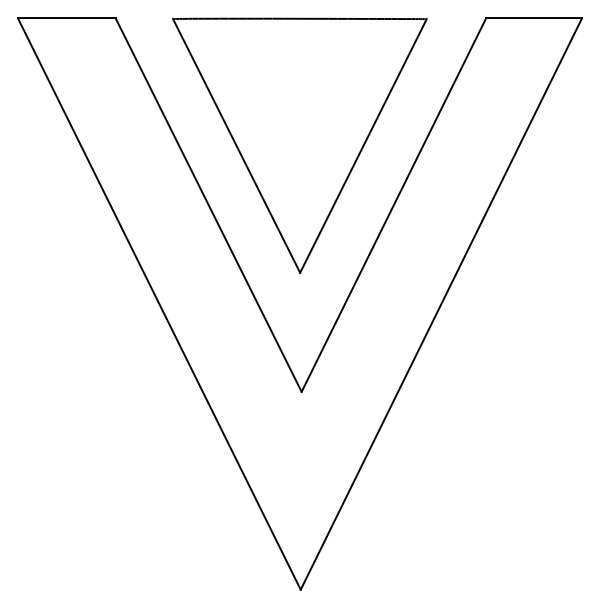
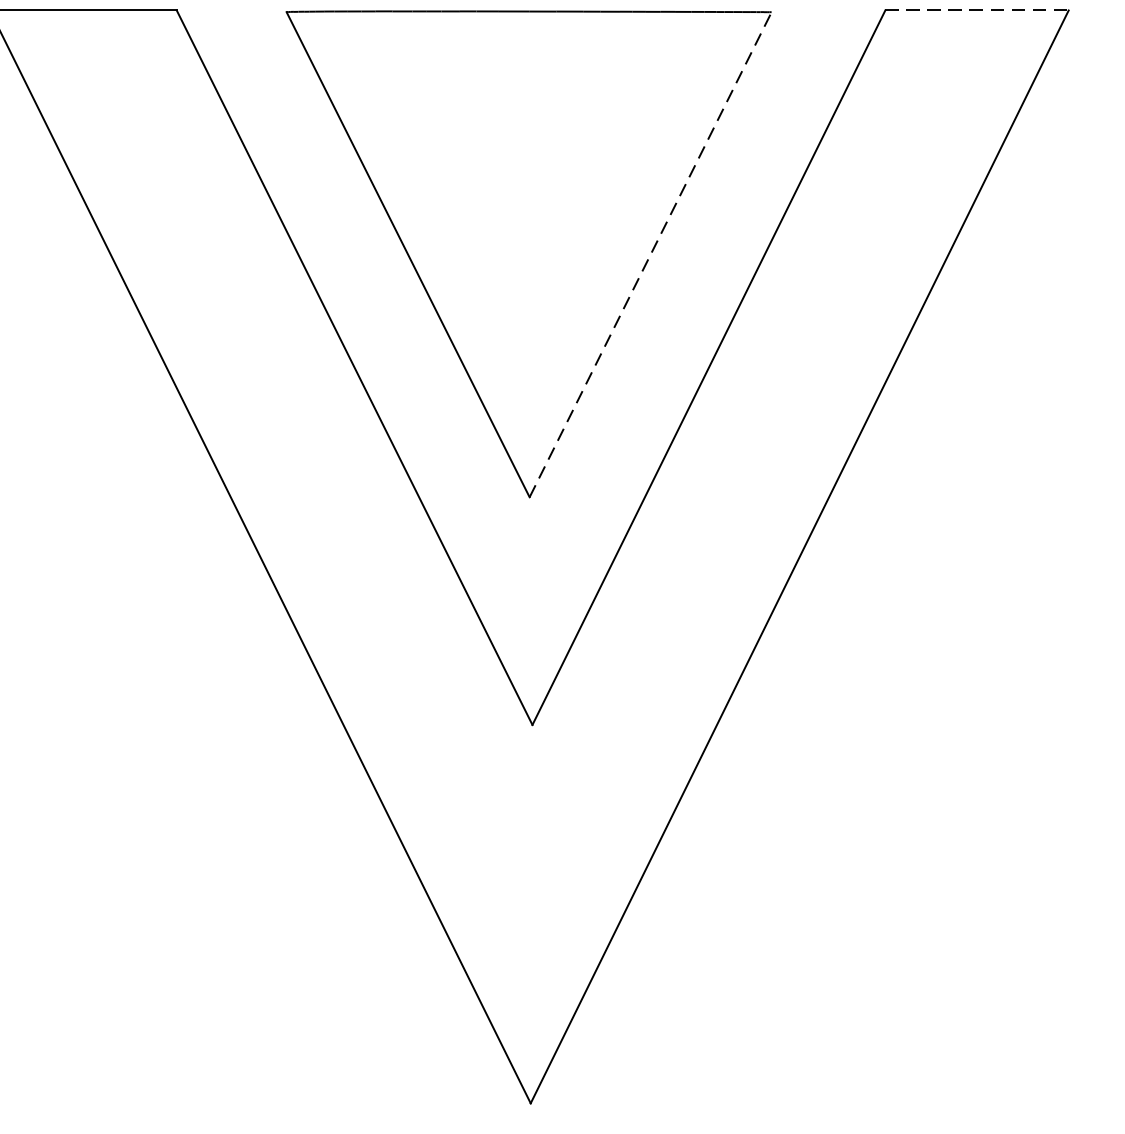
line: (534, 18) -> (977, 10), solid -> dashed
line: (363, 145) -> (650, 253), solid -> dashed

